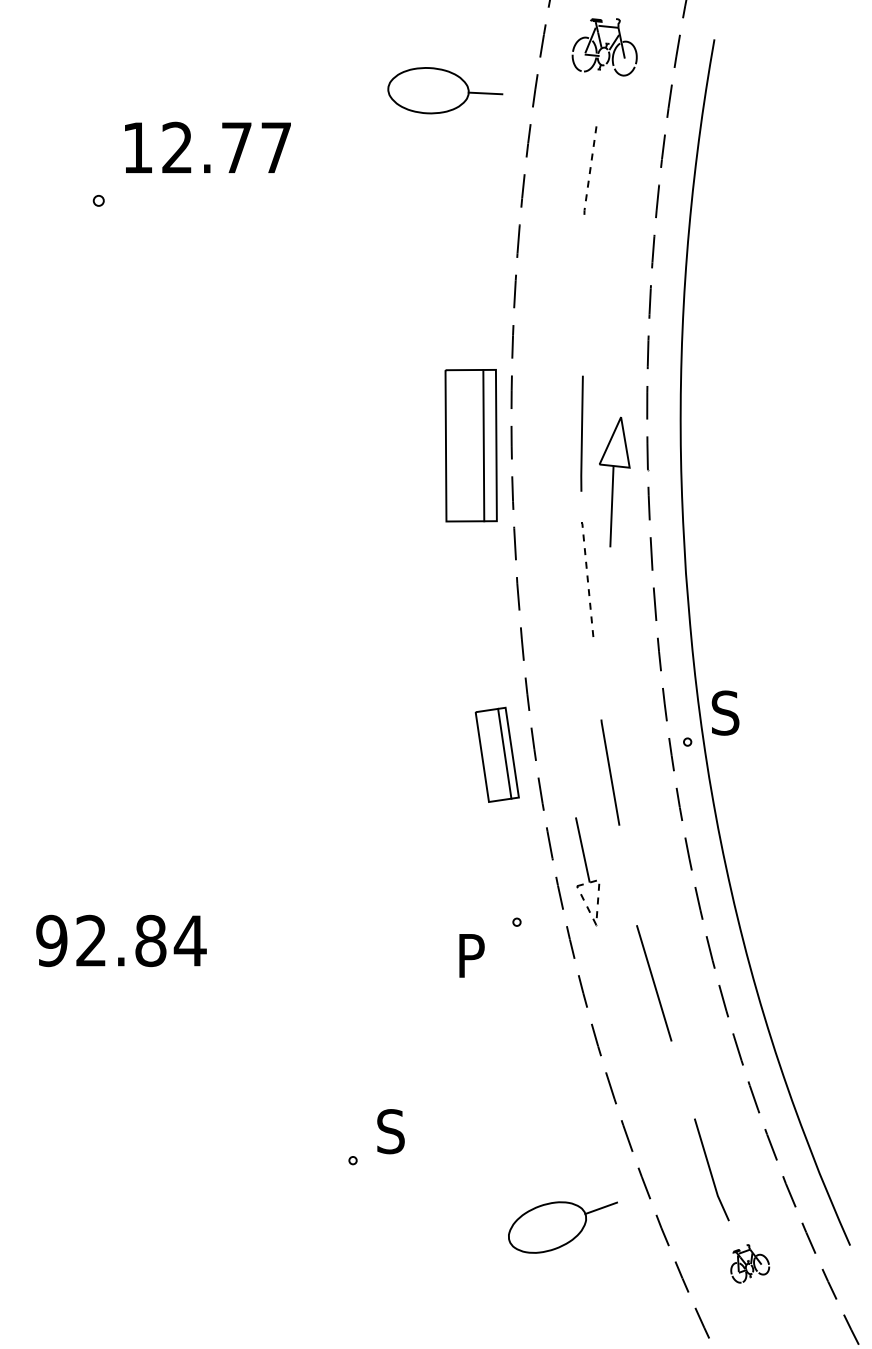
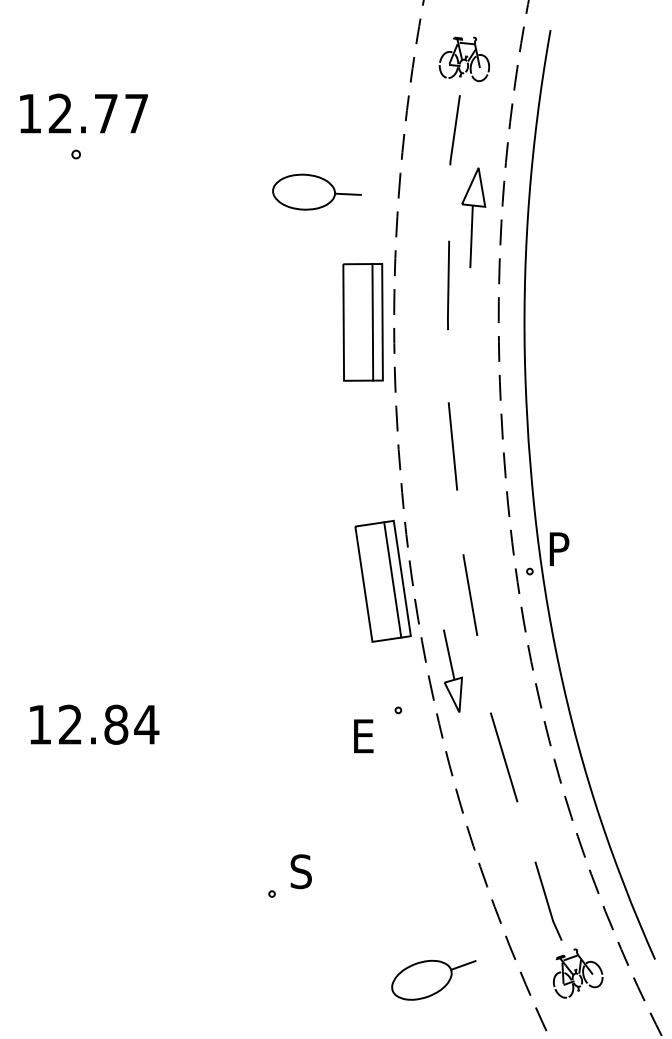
part: (604, 47) -> (464, 59), moved
part: (445, 90) -> (317, 192), moved
text: (207, 146) -> (83, 112), moved
line: (590, 170) -> (455, 131), dashed -> solid
line: (581, 433) -> (448, 285), moved
part: (470, 445) -> (362, 322), moved
part: (614, 481) -> (473, 217), moved
line: (587, 578) -> (452, 445), dashed -> solid
text: (725, 712) -> (559, 548), S -> P
part: (497, 754) -> (383, 581), size x1.67
line: (597, 912) -> (460, 702), dashed -> solid
text: (51, 940) -> (39, 724), 92.84 -> 12.84
text: (474, 955) -> (365, 736), P -> E
part: (562, 1227) -> (433, 980), moved
part: (749, 1263) -> (577, 973), size x1.67

